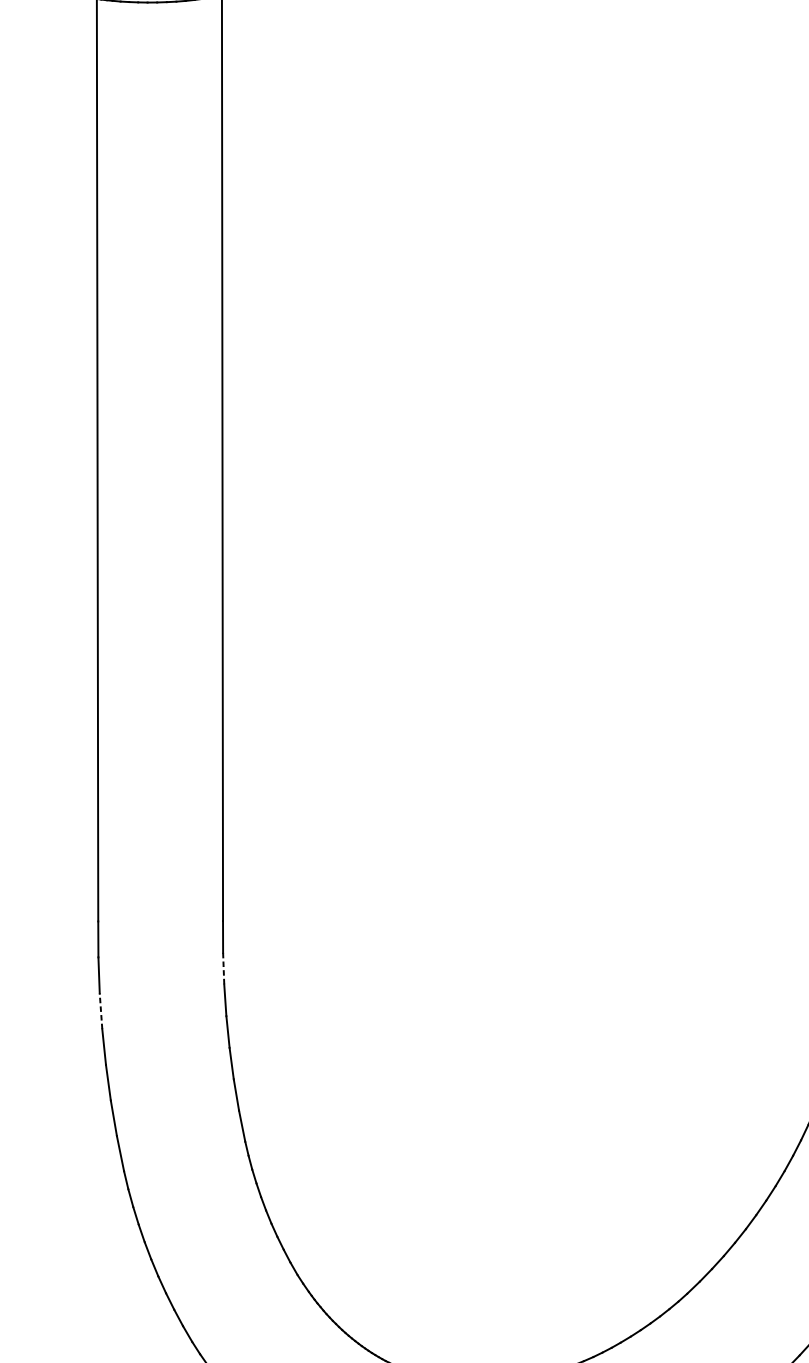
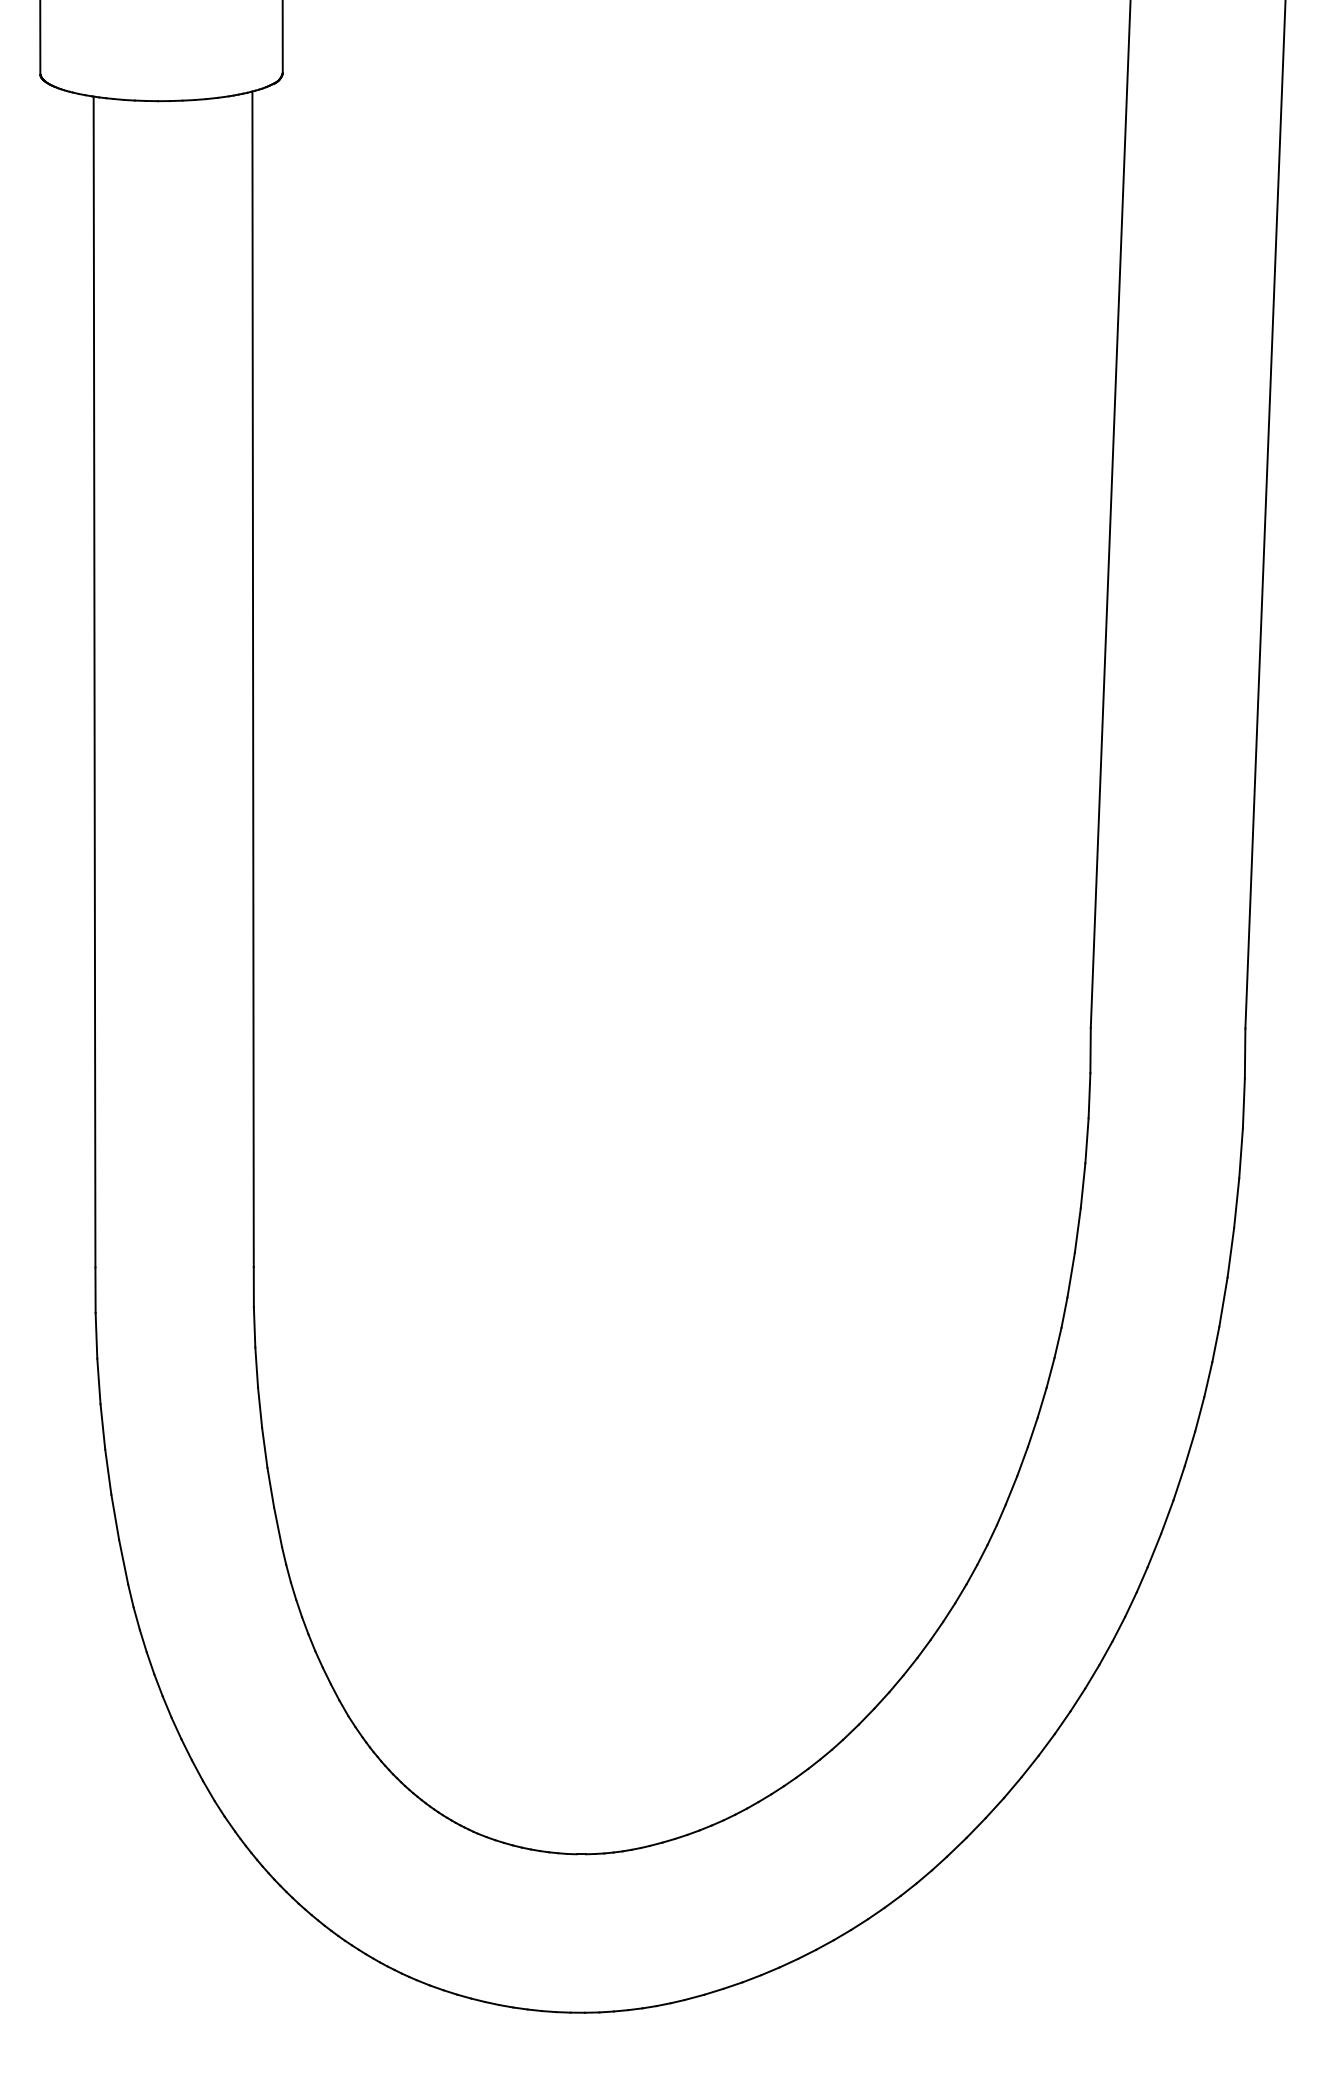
line: (223, 968) -> (254, 1327), dashed -> solid
line: (100, 1011) -> (98, 1381), dashed -> solid

